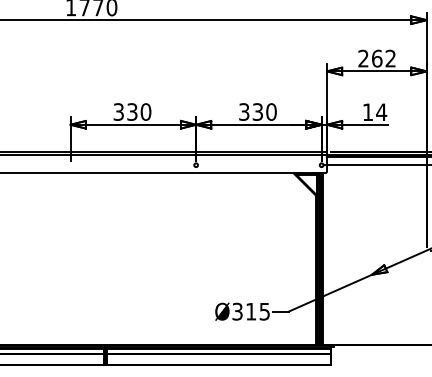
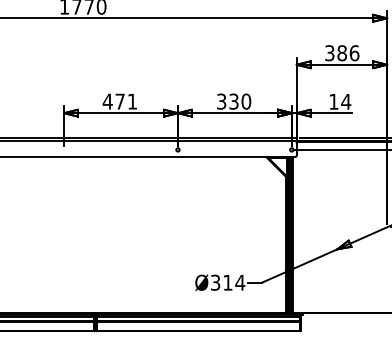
text: (377, 58) -> (342, 53), 262 -> 386
text: (131, 111) -> (119, 101), 330 -> 471
text: (265, 311) -> (240, 282), Ø315 -> Ø314

